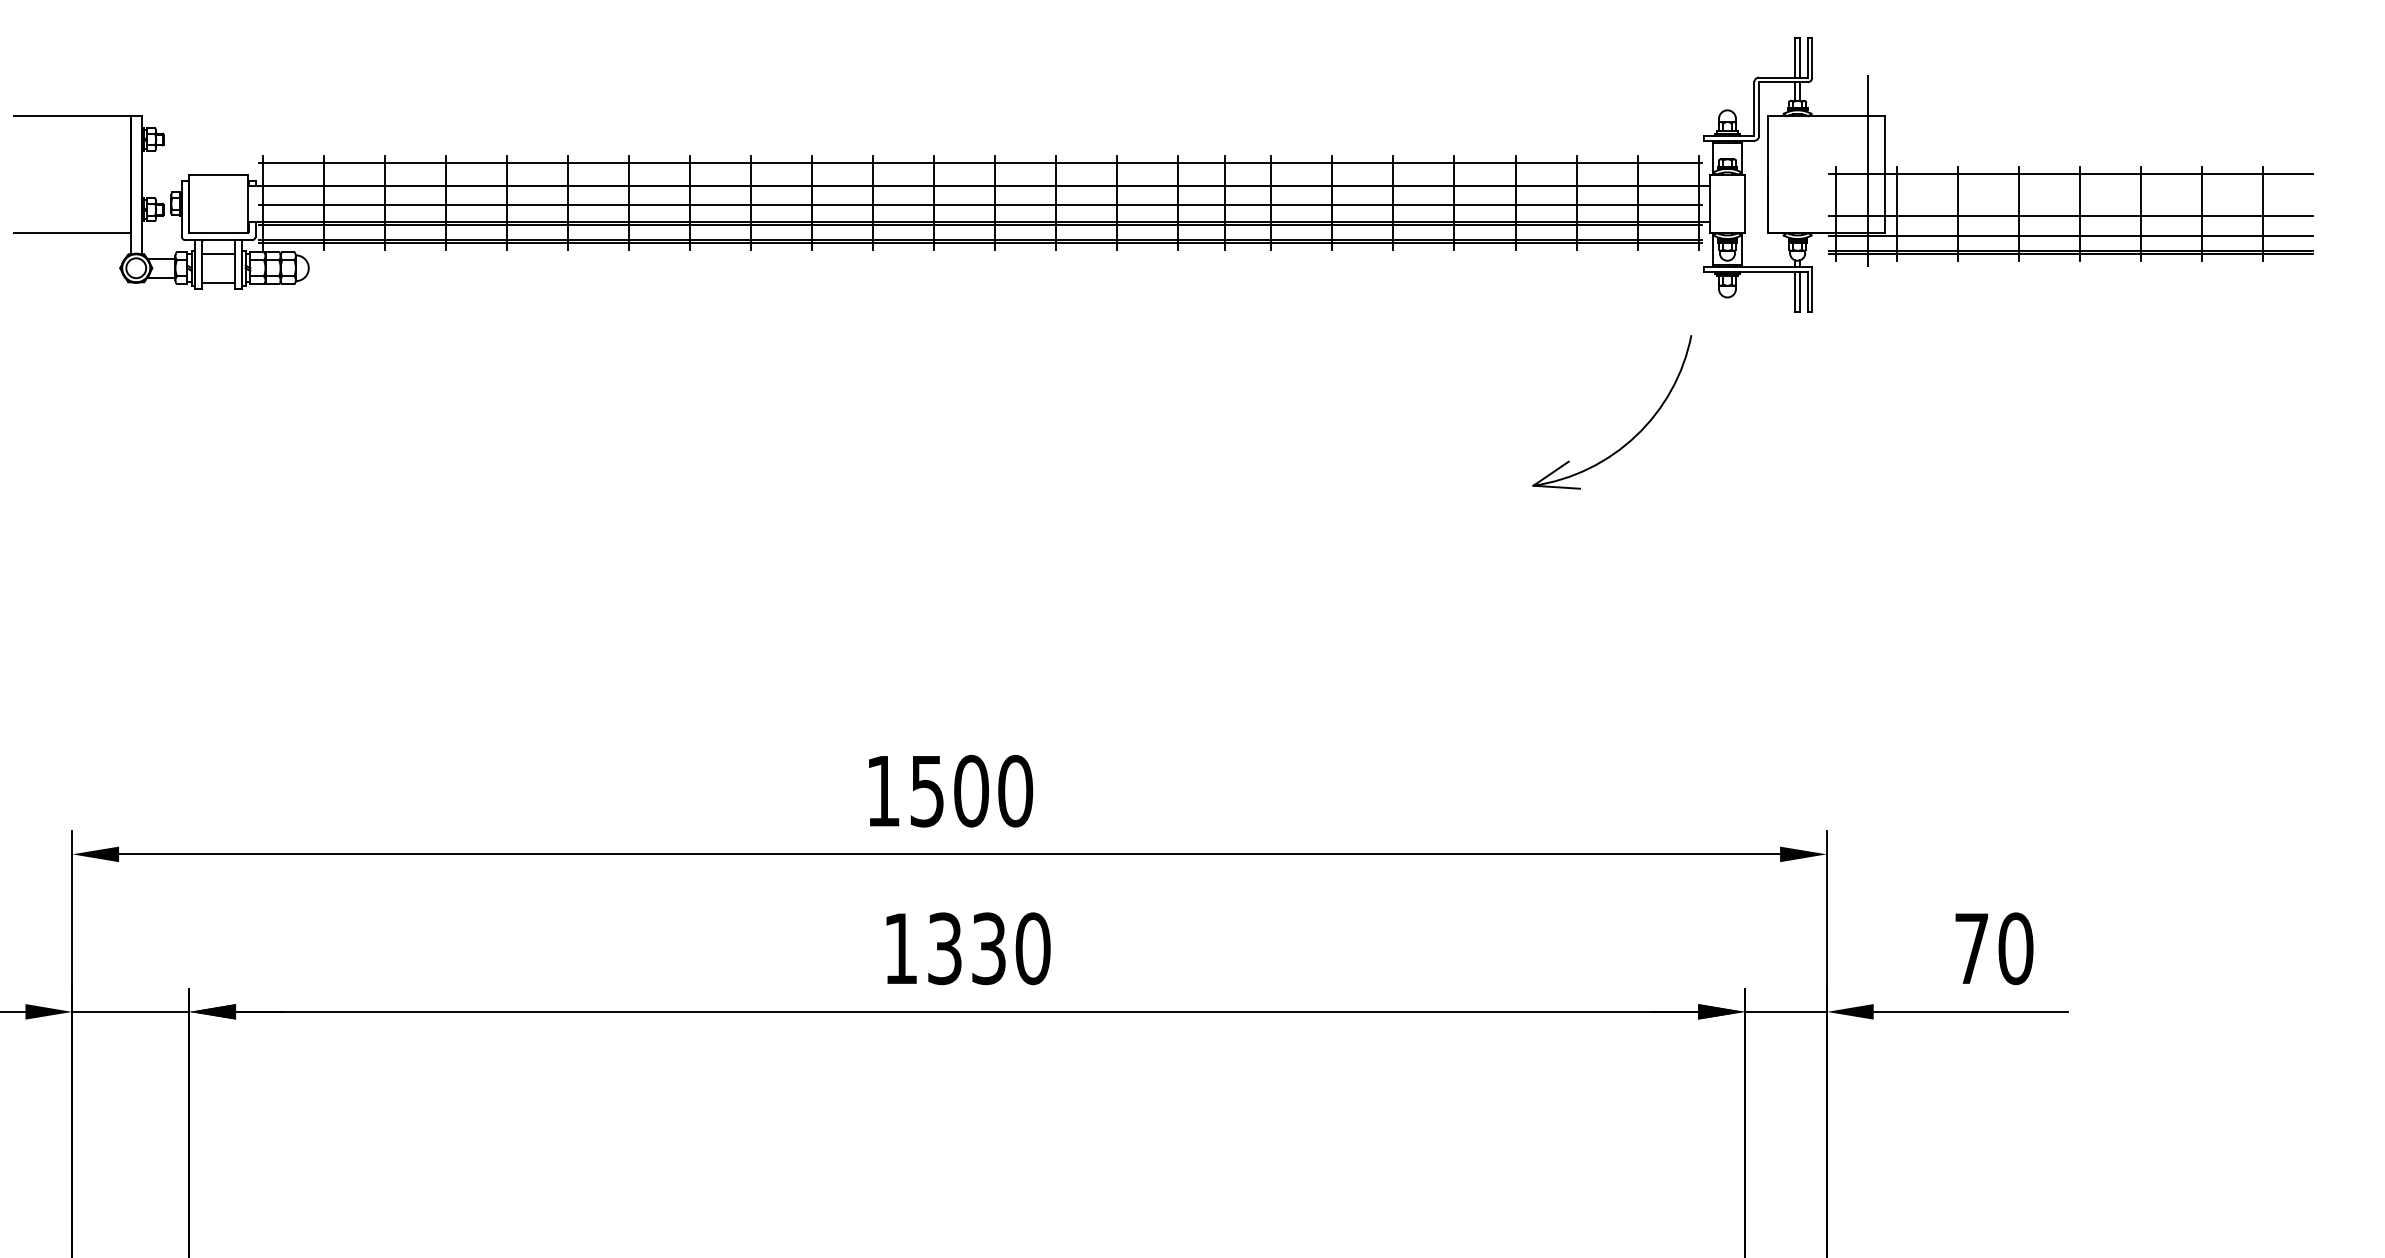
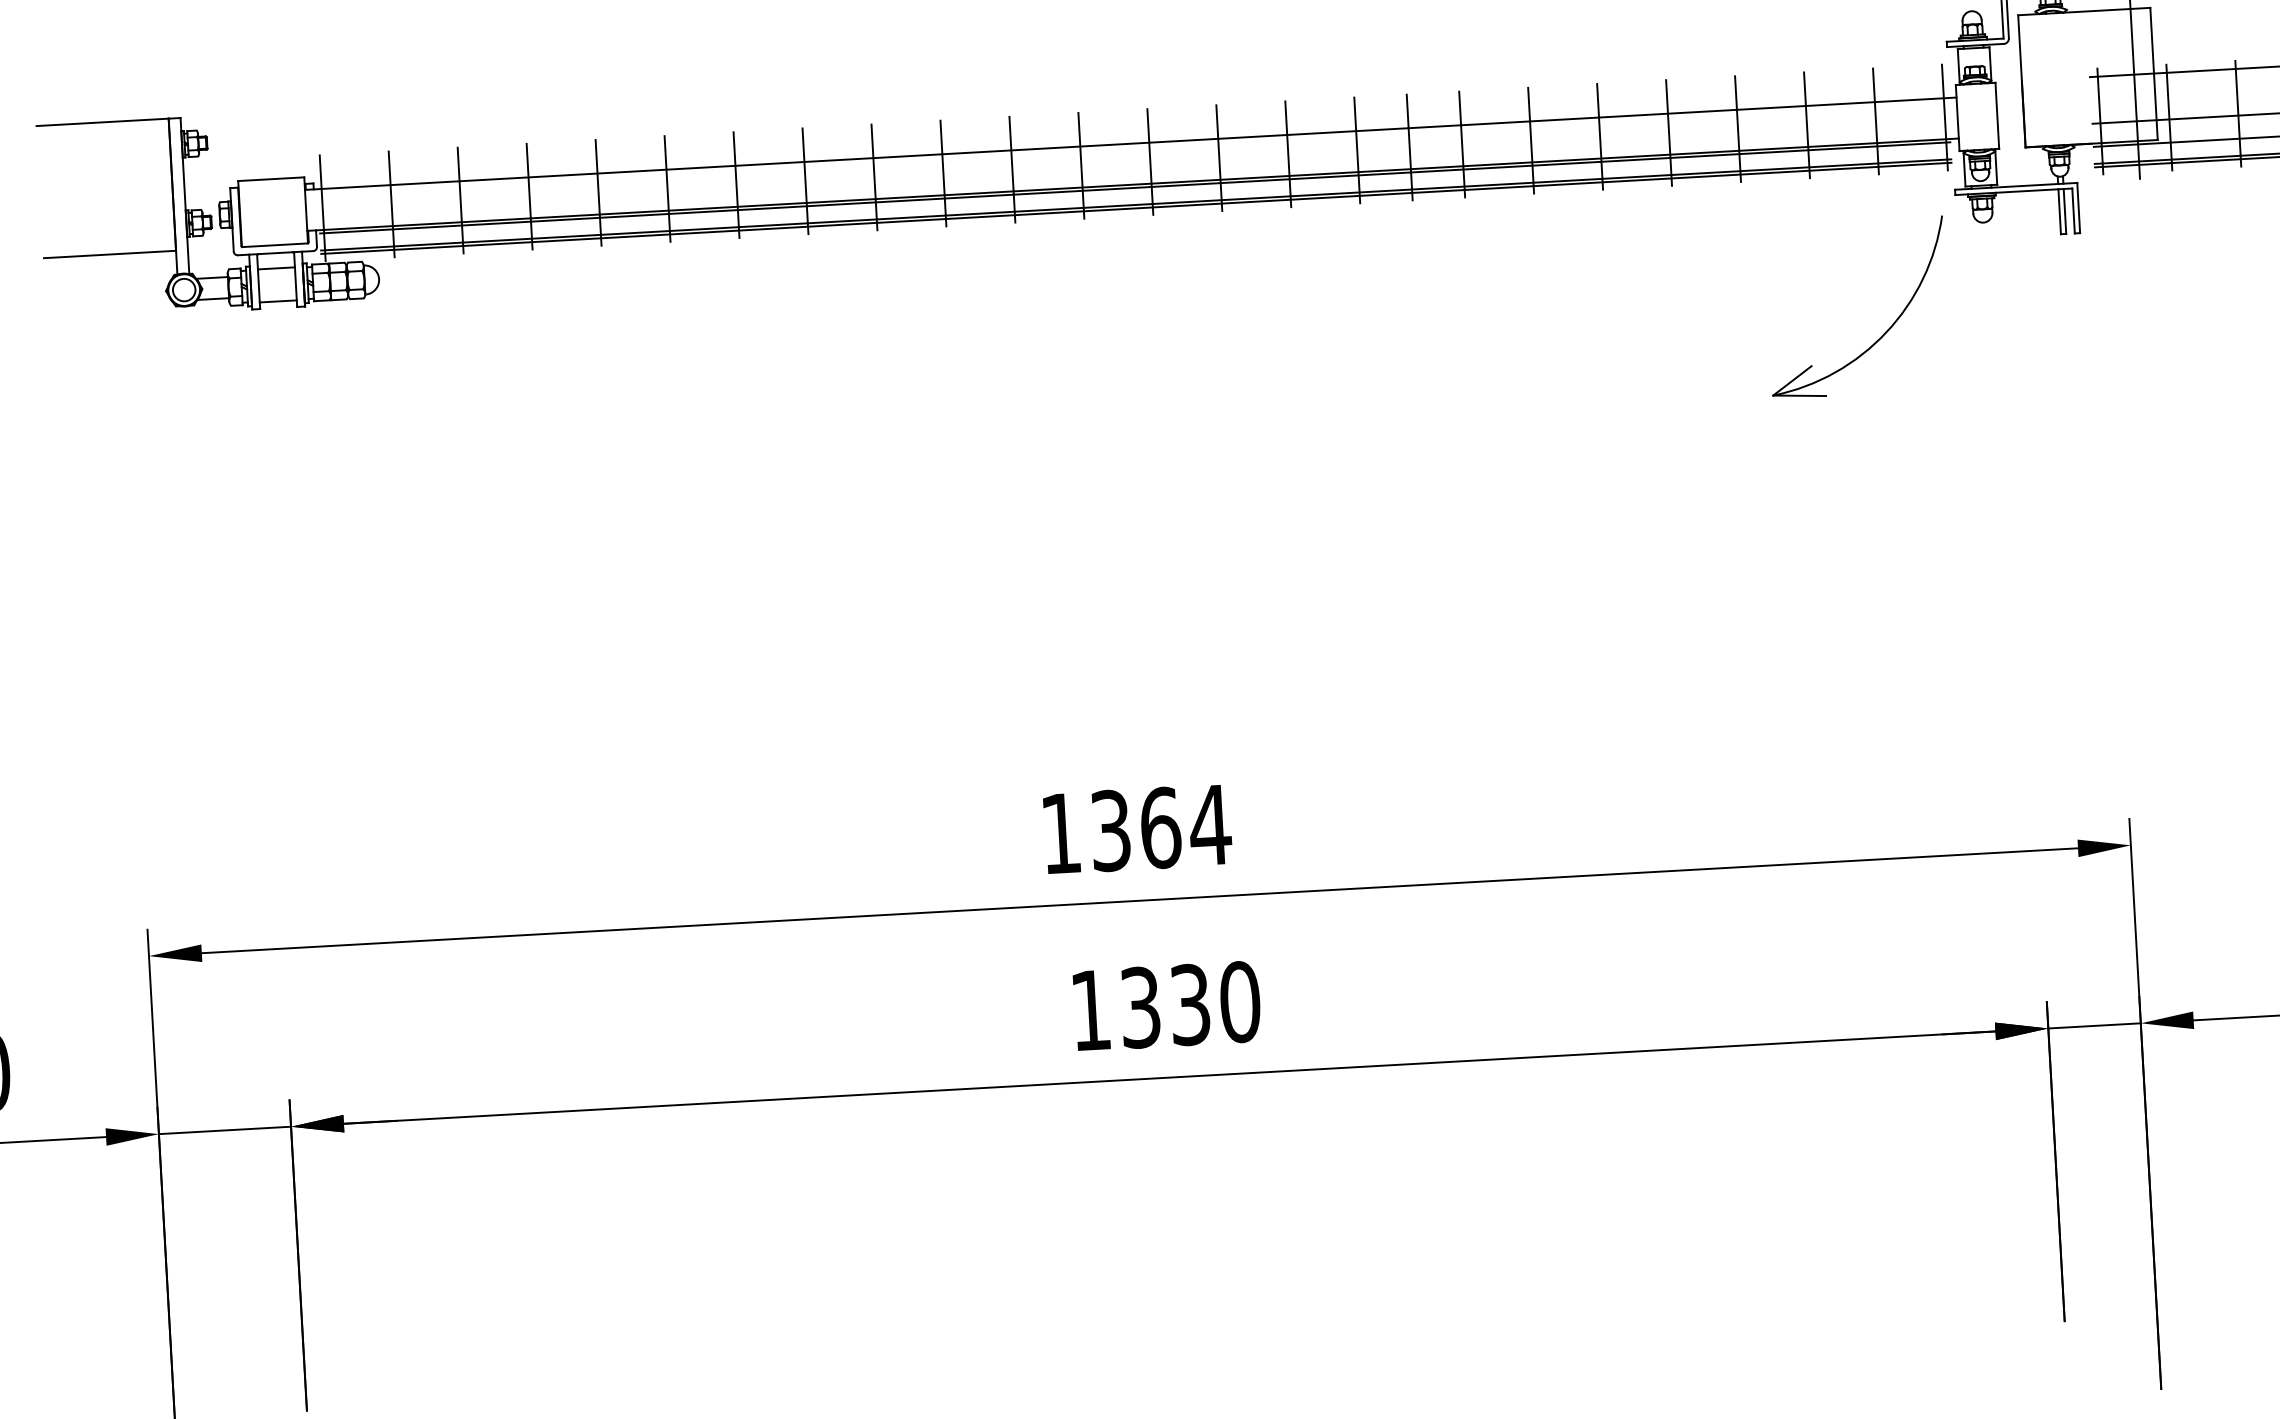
line: (980, 163) -> (1131, 118), removed
line: (980, 204) -> (1133, 164), removed
part: (1634, 435) -> (1884, 332), moved
text: (972, 790) -> (1161, 827), 1500 -> 1364

